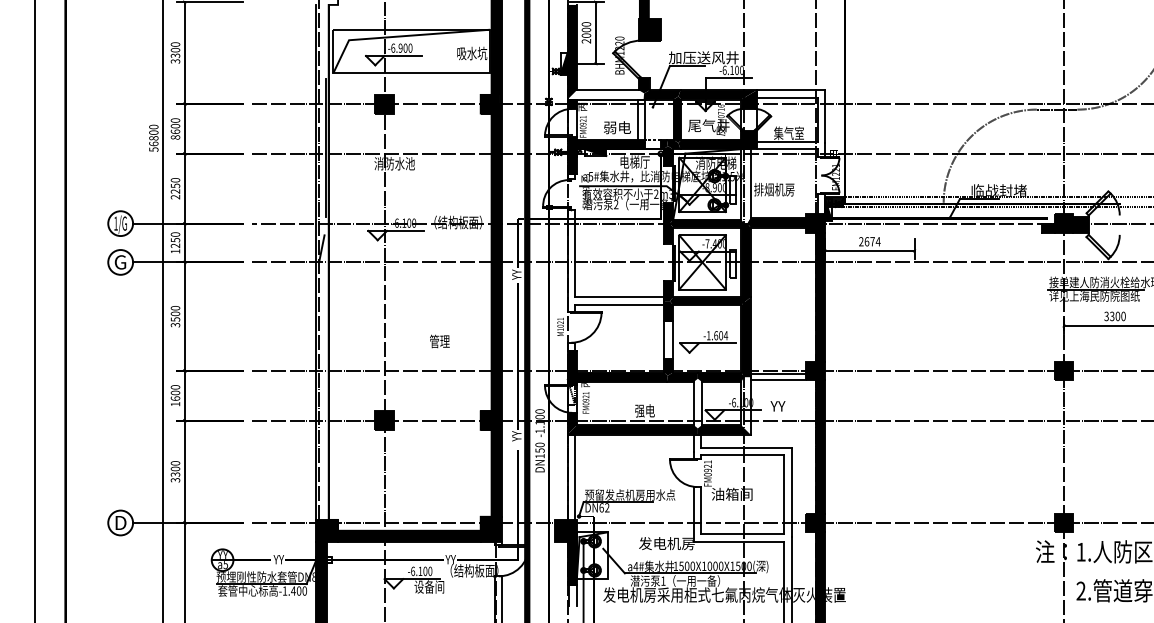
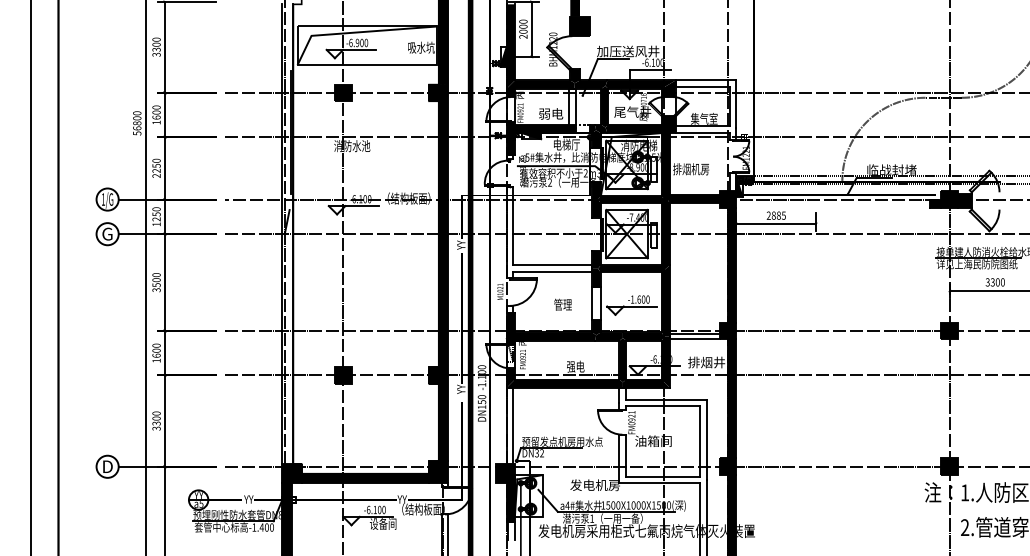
fill: (605, 94) -> (540, 84), added
text: (175, 137) -> (156, 122), 8600 -> 1600
fill: (745, 186) -> (665, 166), added
text: (872, 241) -> (778, 215), 2674 -> 2885
text: (725, 335) -> (647, 299), -1.604 -> -1.600
text: (439, 341) -> (562, 304), moved
fill: (697, 403) -> (622, 360), added
fill: (745, 405) -> (665, 361), added
text: (791, 405) -> (706, 361), YY -> 排烟井
text: (601, 507) -> (536, 452), DN62 -> DN32

